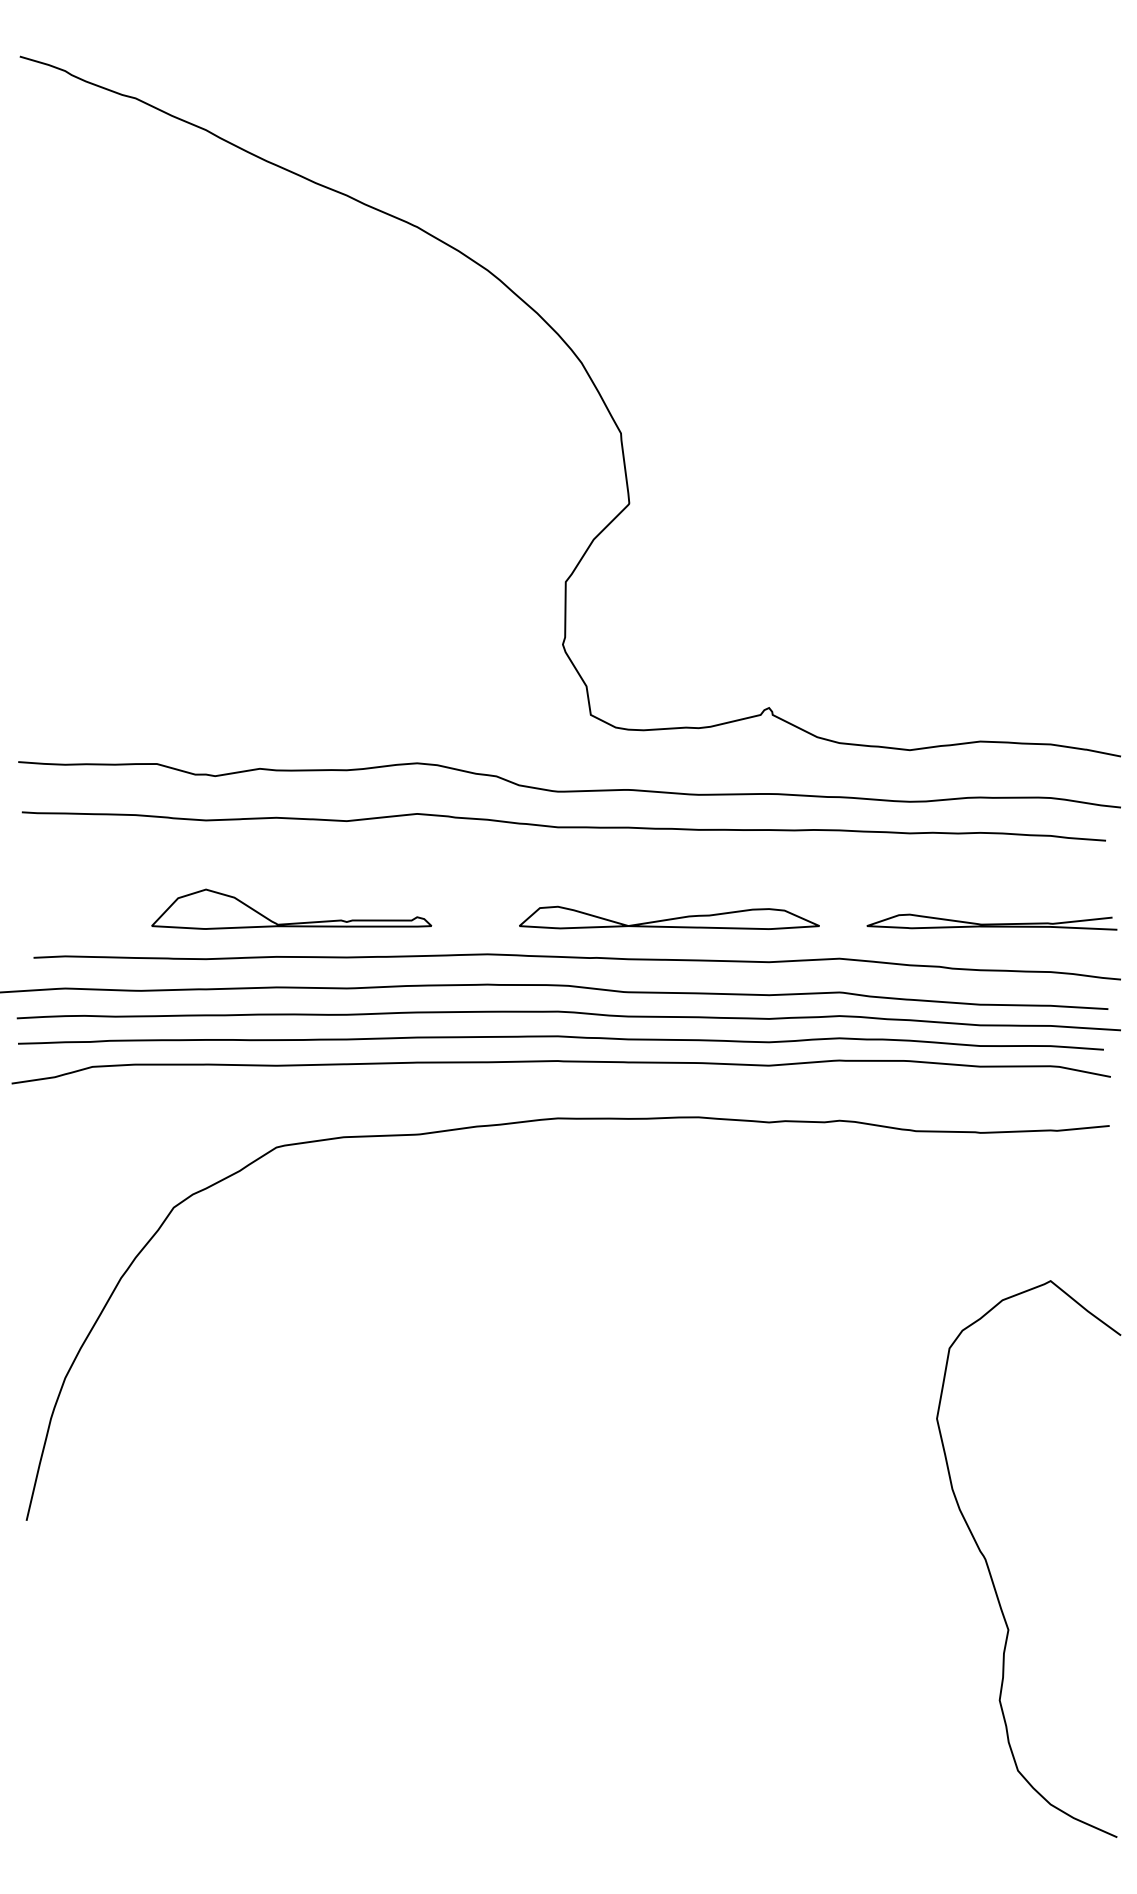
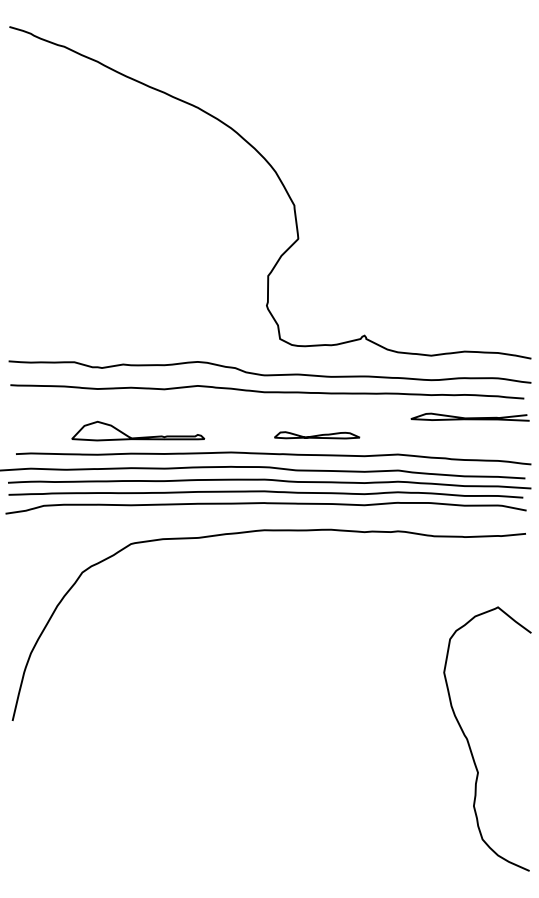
part: (667, 918) -> (316, 435), size x0.6
curve: (990, 922) -> (469, 417), moved

